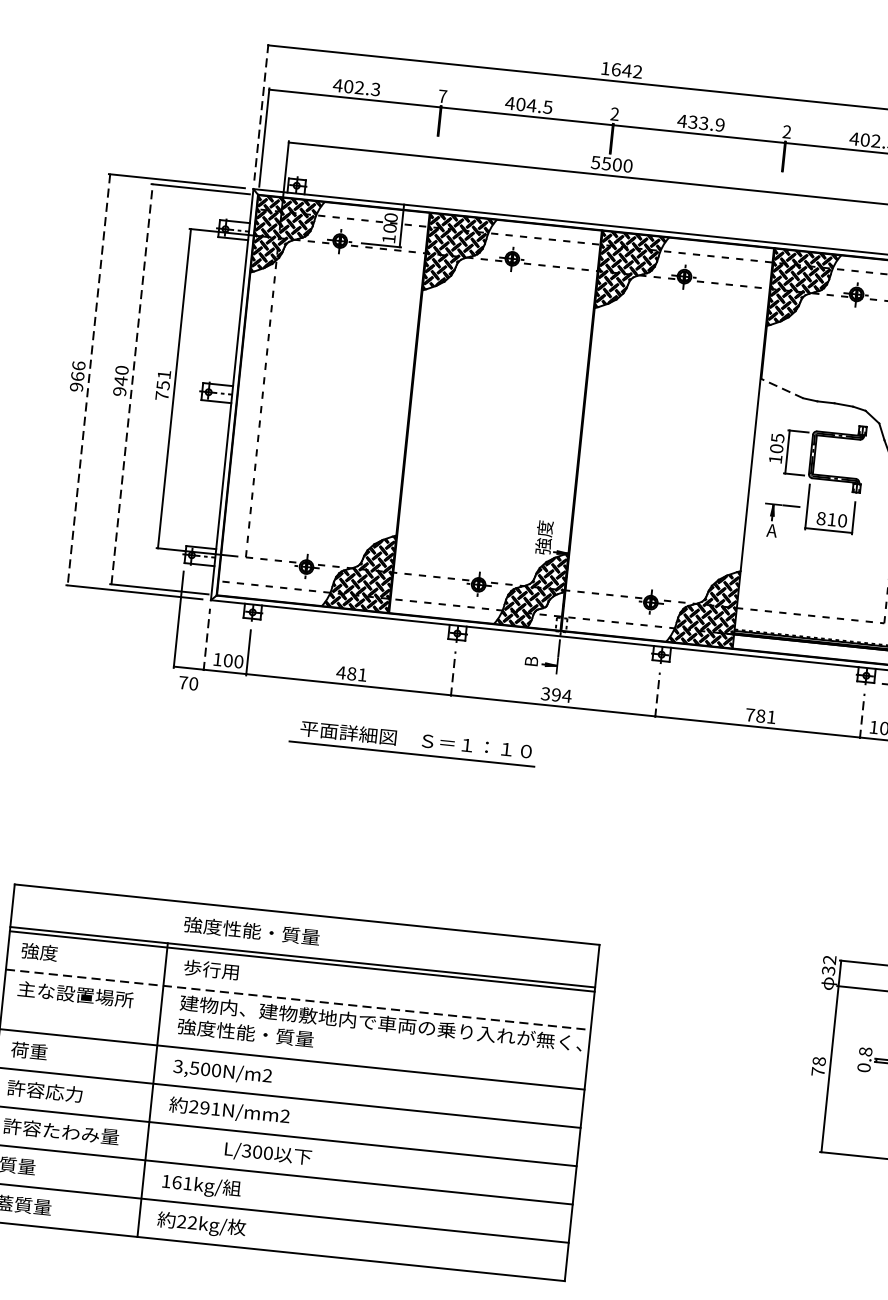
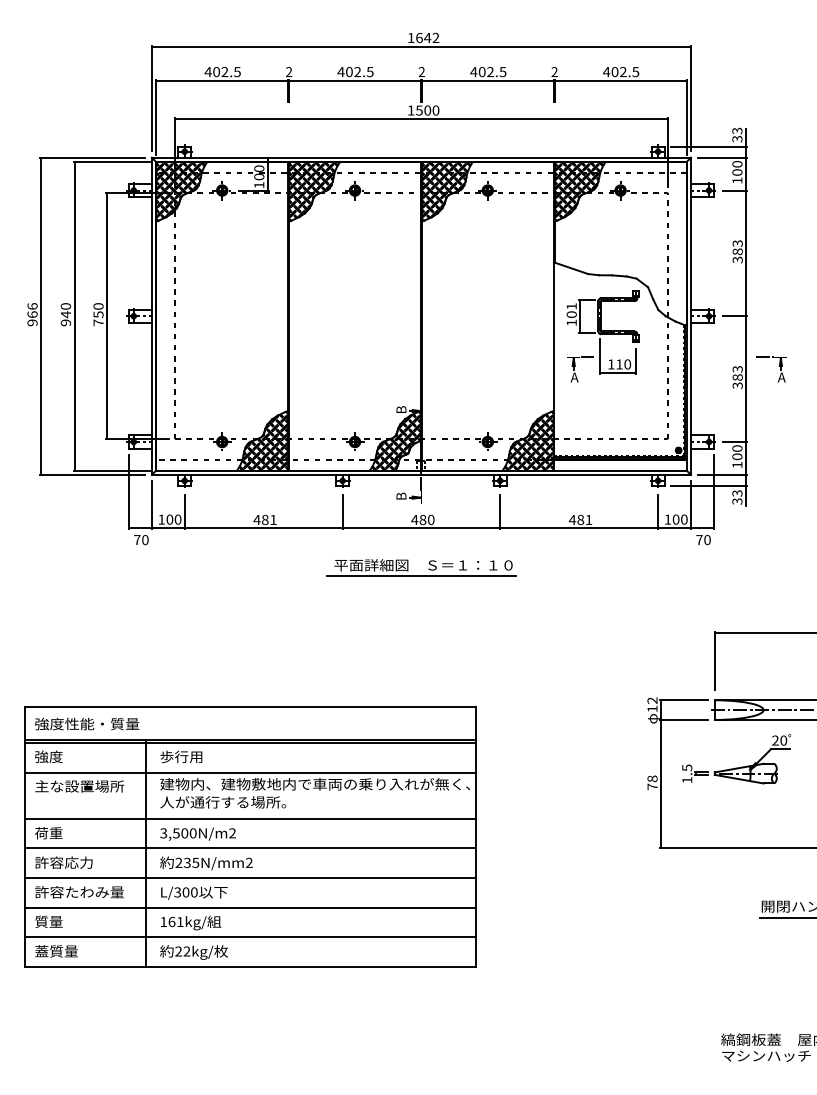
text: (375, 88) -> (237, 71), 402.3 -> 402.5
text: (443, 95) -> (289, 71), 7 -> 2
text: (531, 104) -> (357, 71), 404.5 -> 402.5
line: (260, 112) -> (151, 98), dashed -> solid
text: (706, 124) -> (492, 72), 433.9 -> 402.5
text: (595, 162) -> (410, 110), 5500 -> 1500
text: (164, 374) -> (98, 306), 751 -> 750
line: (89, 380) -> (41, 316), dashed -> solid
line: (131, 383) -> (74, 315), dashed -> solid
line: (781, 388) -> (570, 268), dashed -> solid
text: (777, 438) -> (571, 306), 105 -> 101
text: (821, 518) -> (611, 364), 810 -> 110
text: (544, 537) -> (401, 400), 強度 -> B
line: (206, 638) -> (151, 504), dashed -> solid
line: (453, 673) -> (342, 511), dashed -> solid
text: (555, 694) -> (422, 519), 394 -> 480
line: (657, 694) -> (500, 511), dashed -> solid
text: (750, 714) -> (572, 519), 781 -> 481
line: (862, 715) -> (658, 511), dashed -> solid
part: (422, 744) -> (428, 568), moved
text: (252, 930) -> (87, 723), moved
text: (828, 970) -> (652, 708), 32 -> 12
line: (298, 999) -> (250, 772), dashed -> solid
text: (259, 1034) -> (223, 802), 強度性能・質量 -> 人が通行する場所。
text: (865, 1059) -> (687, 773), 0.8 -> 1.5
text: (210, 1108) -> (191, 862), 291N/mm2 -> 235N/mm2
text: (268, 1153) -> (194, 892), moved

